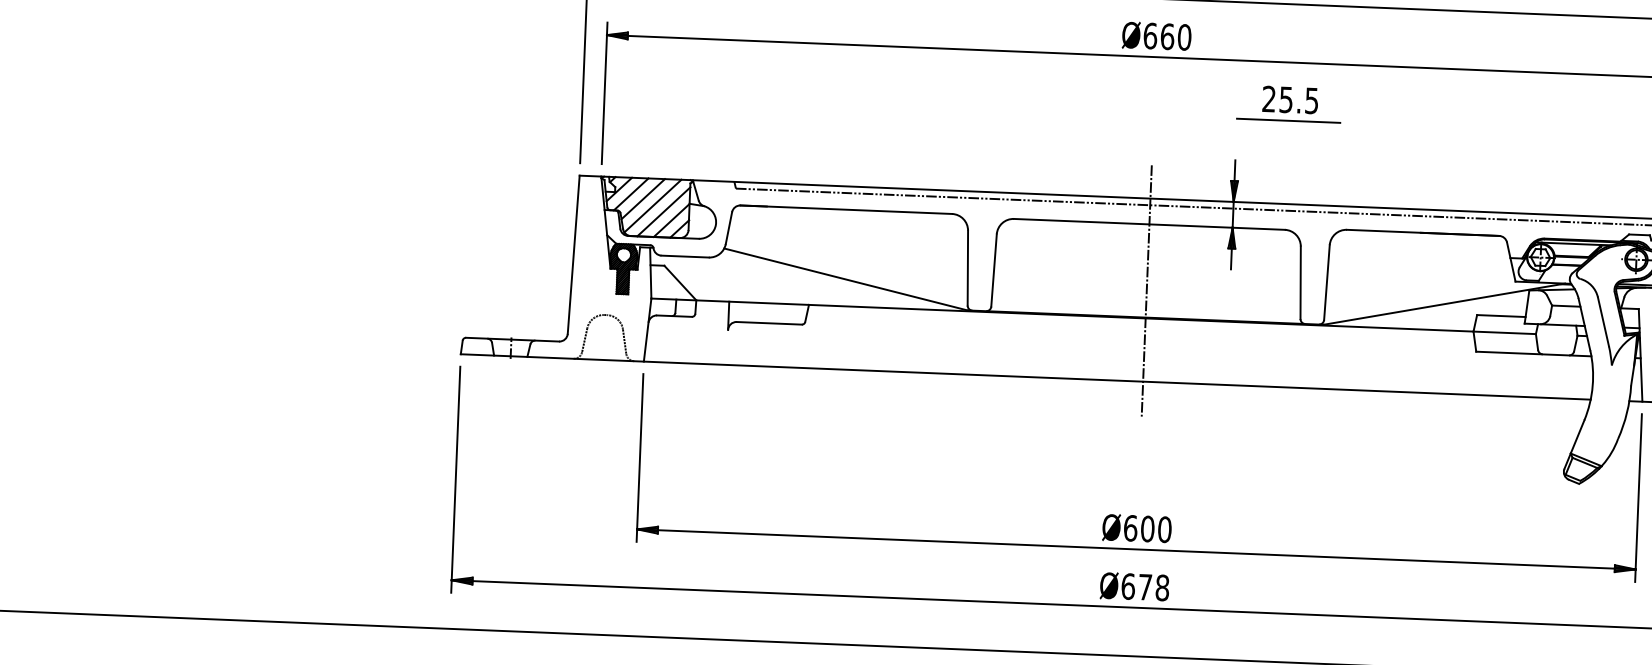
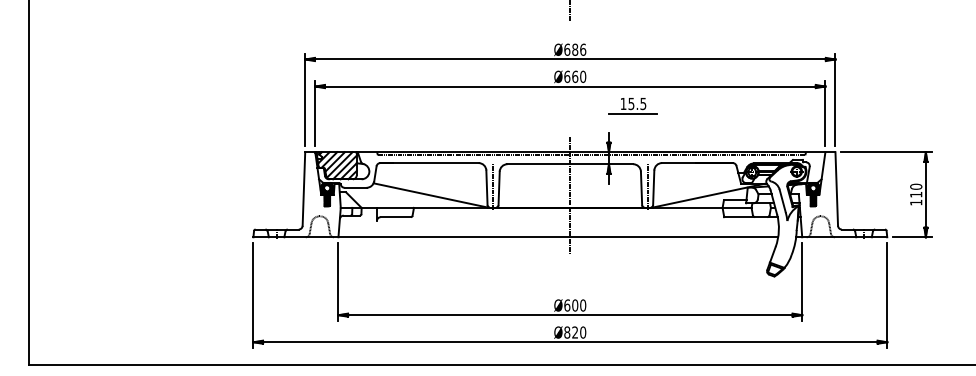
text: (1269, 98) -> (623, 103), 25.5 -> 15.5
line: (982, 265) -> (493, 186), added
line: (1313, 279) -> (647, 186), added
text: (1146, 587) -> (575, 332), Ø678 -> Ø820

